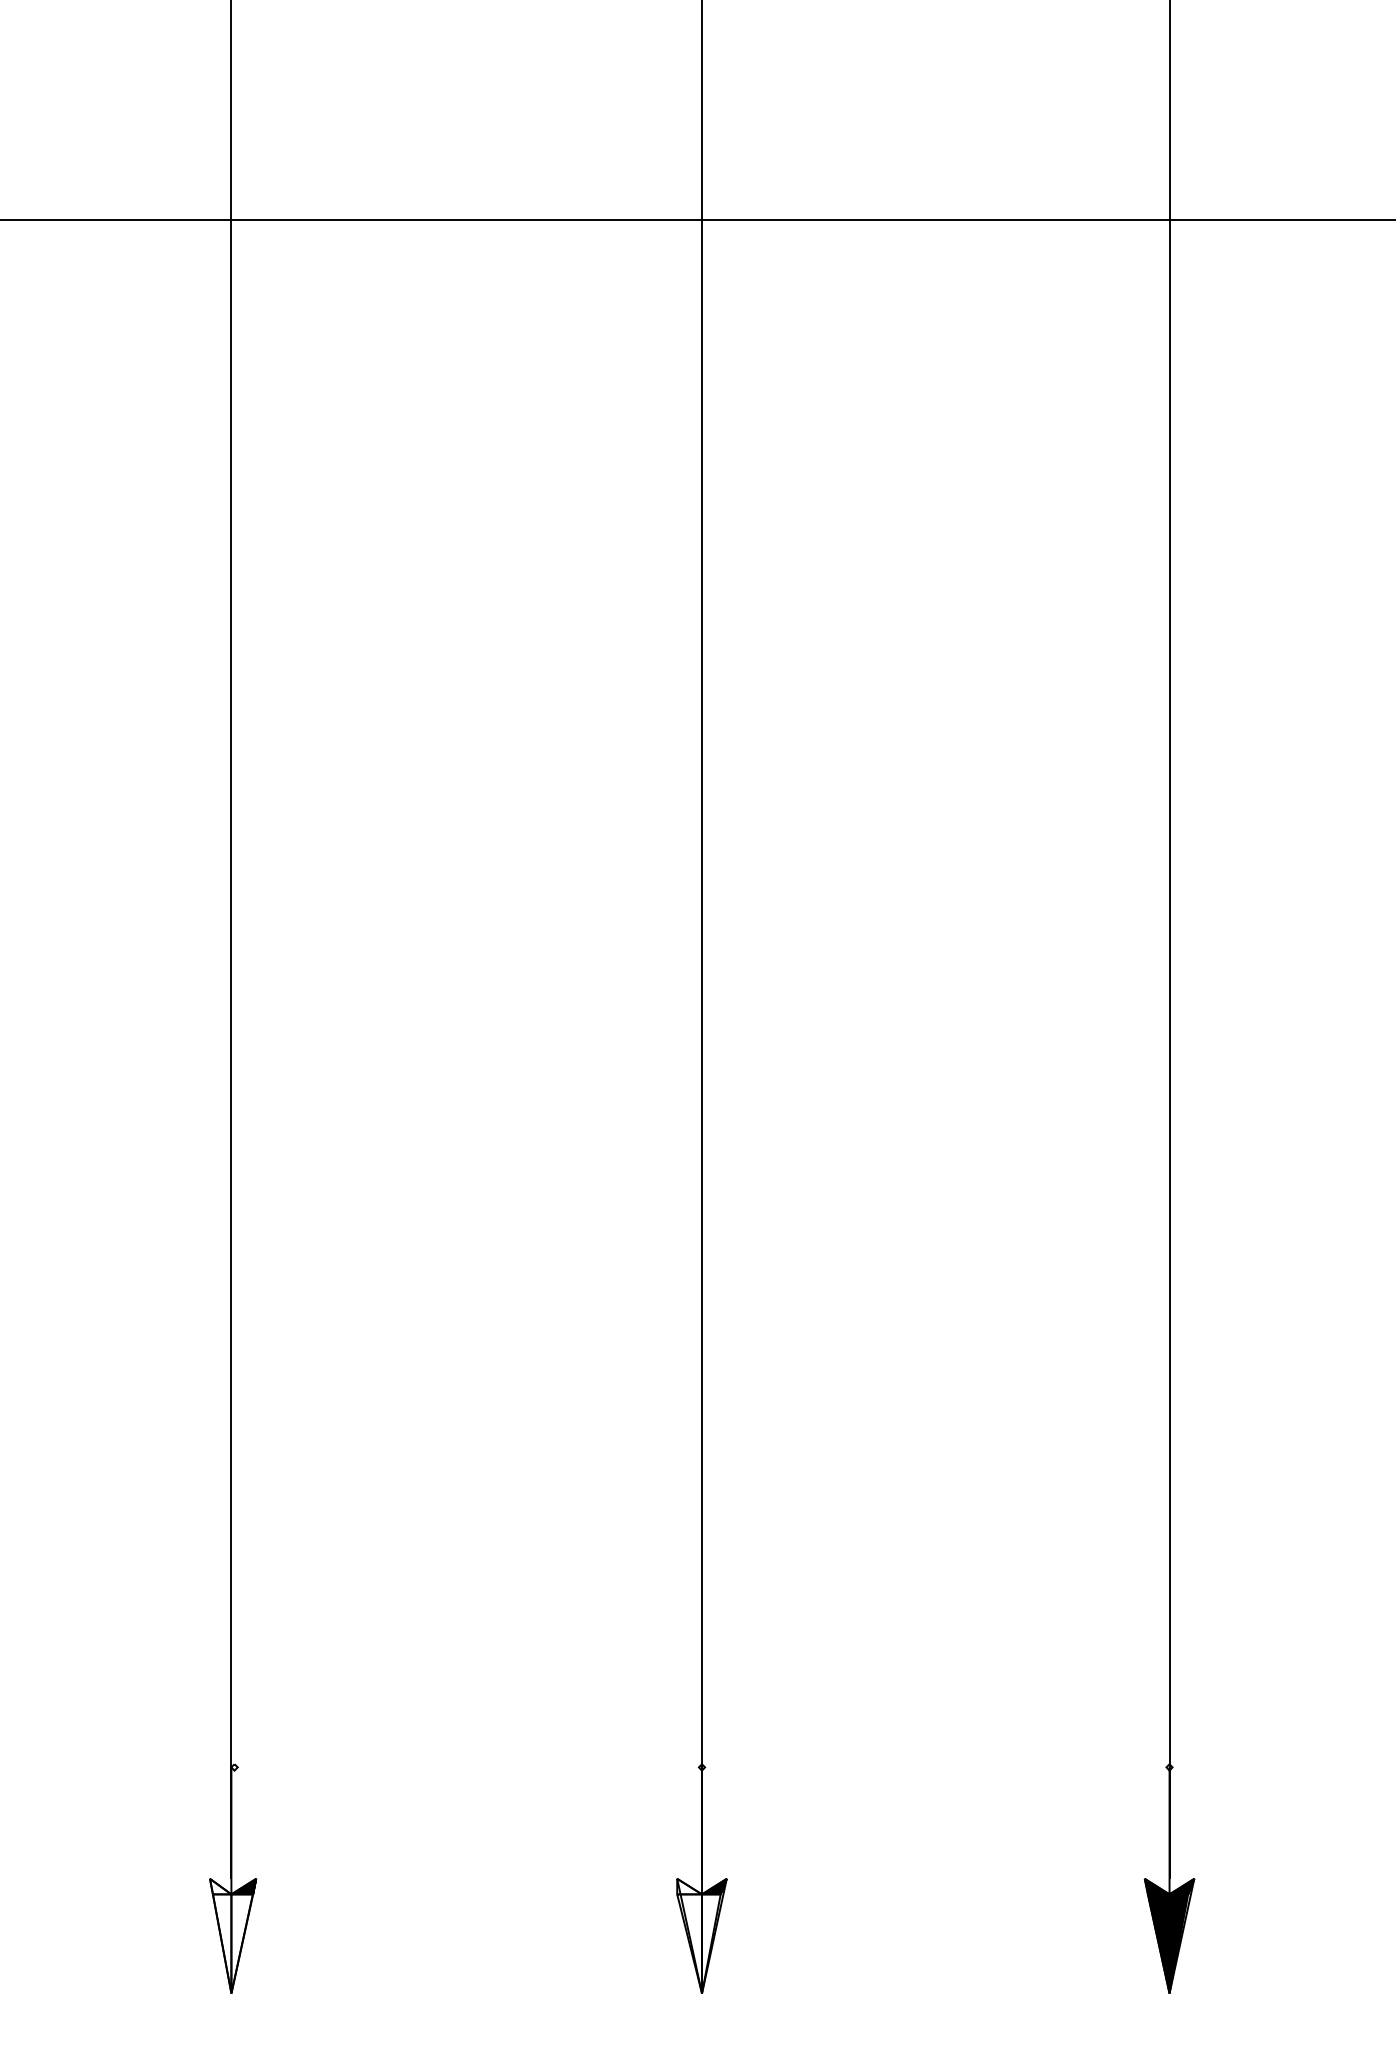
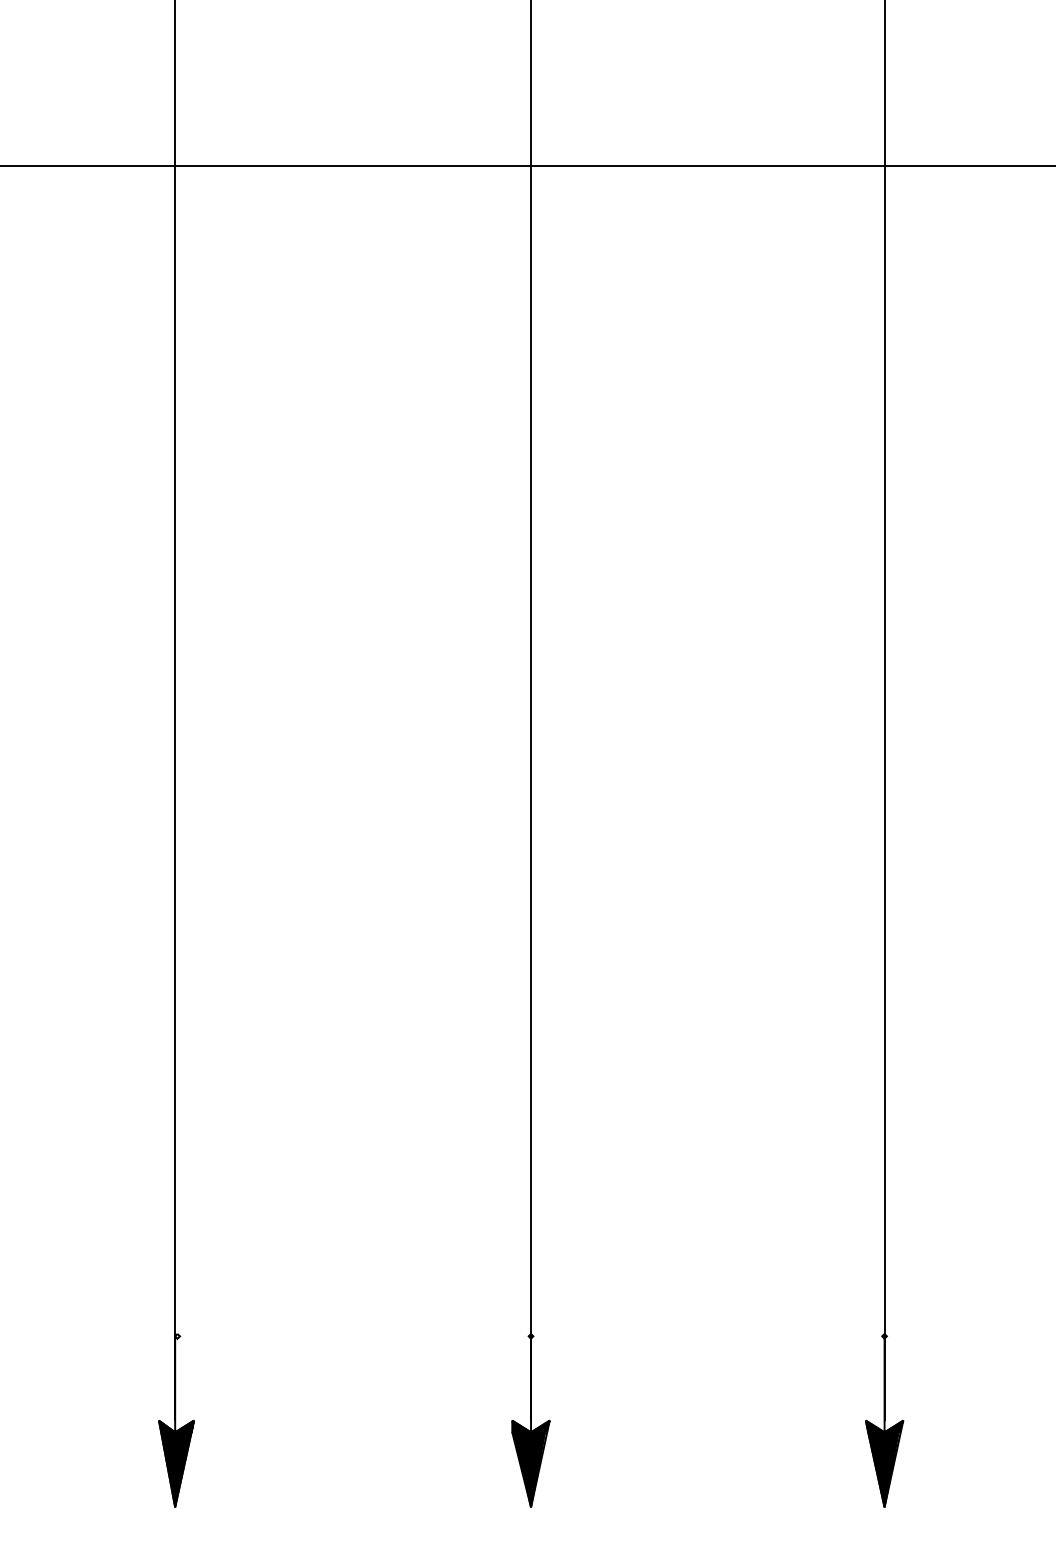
fill: (230, 1935) -> (174, 1463), added
fill: (698, 1935) -> (528, 1463), added

